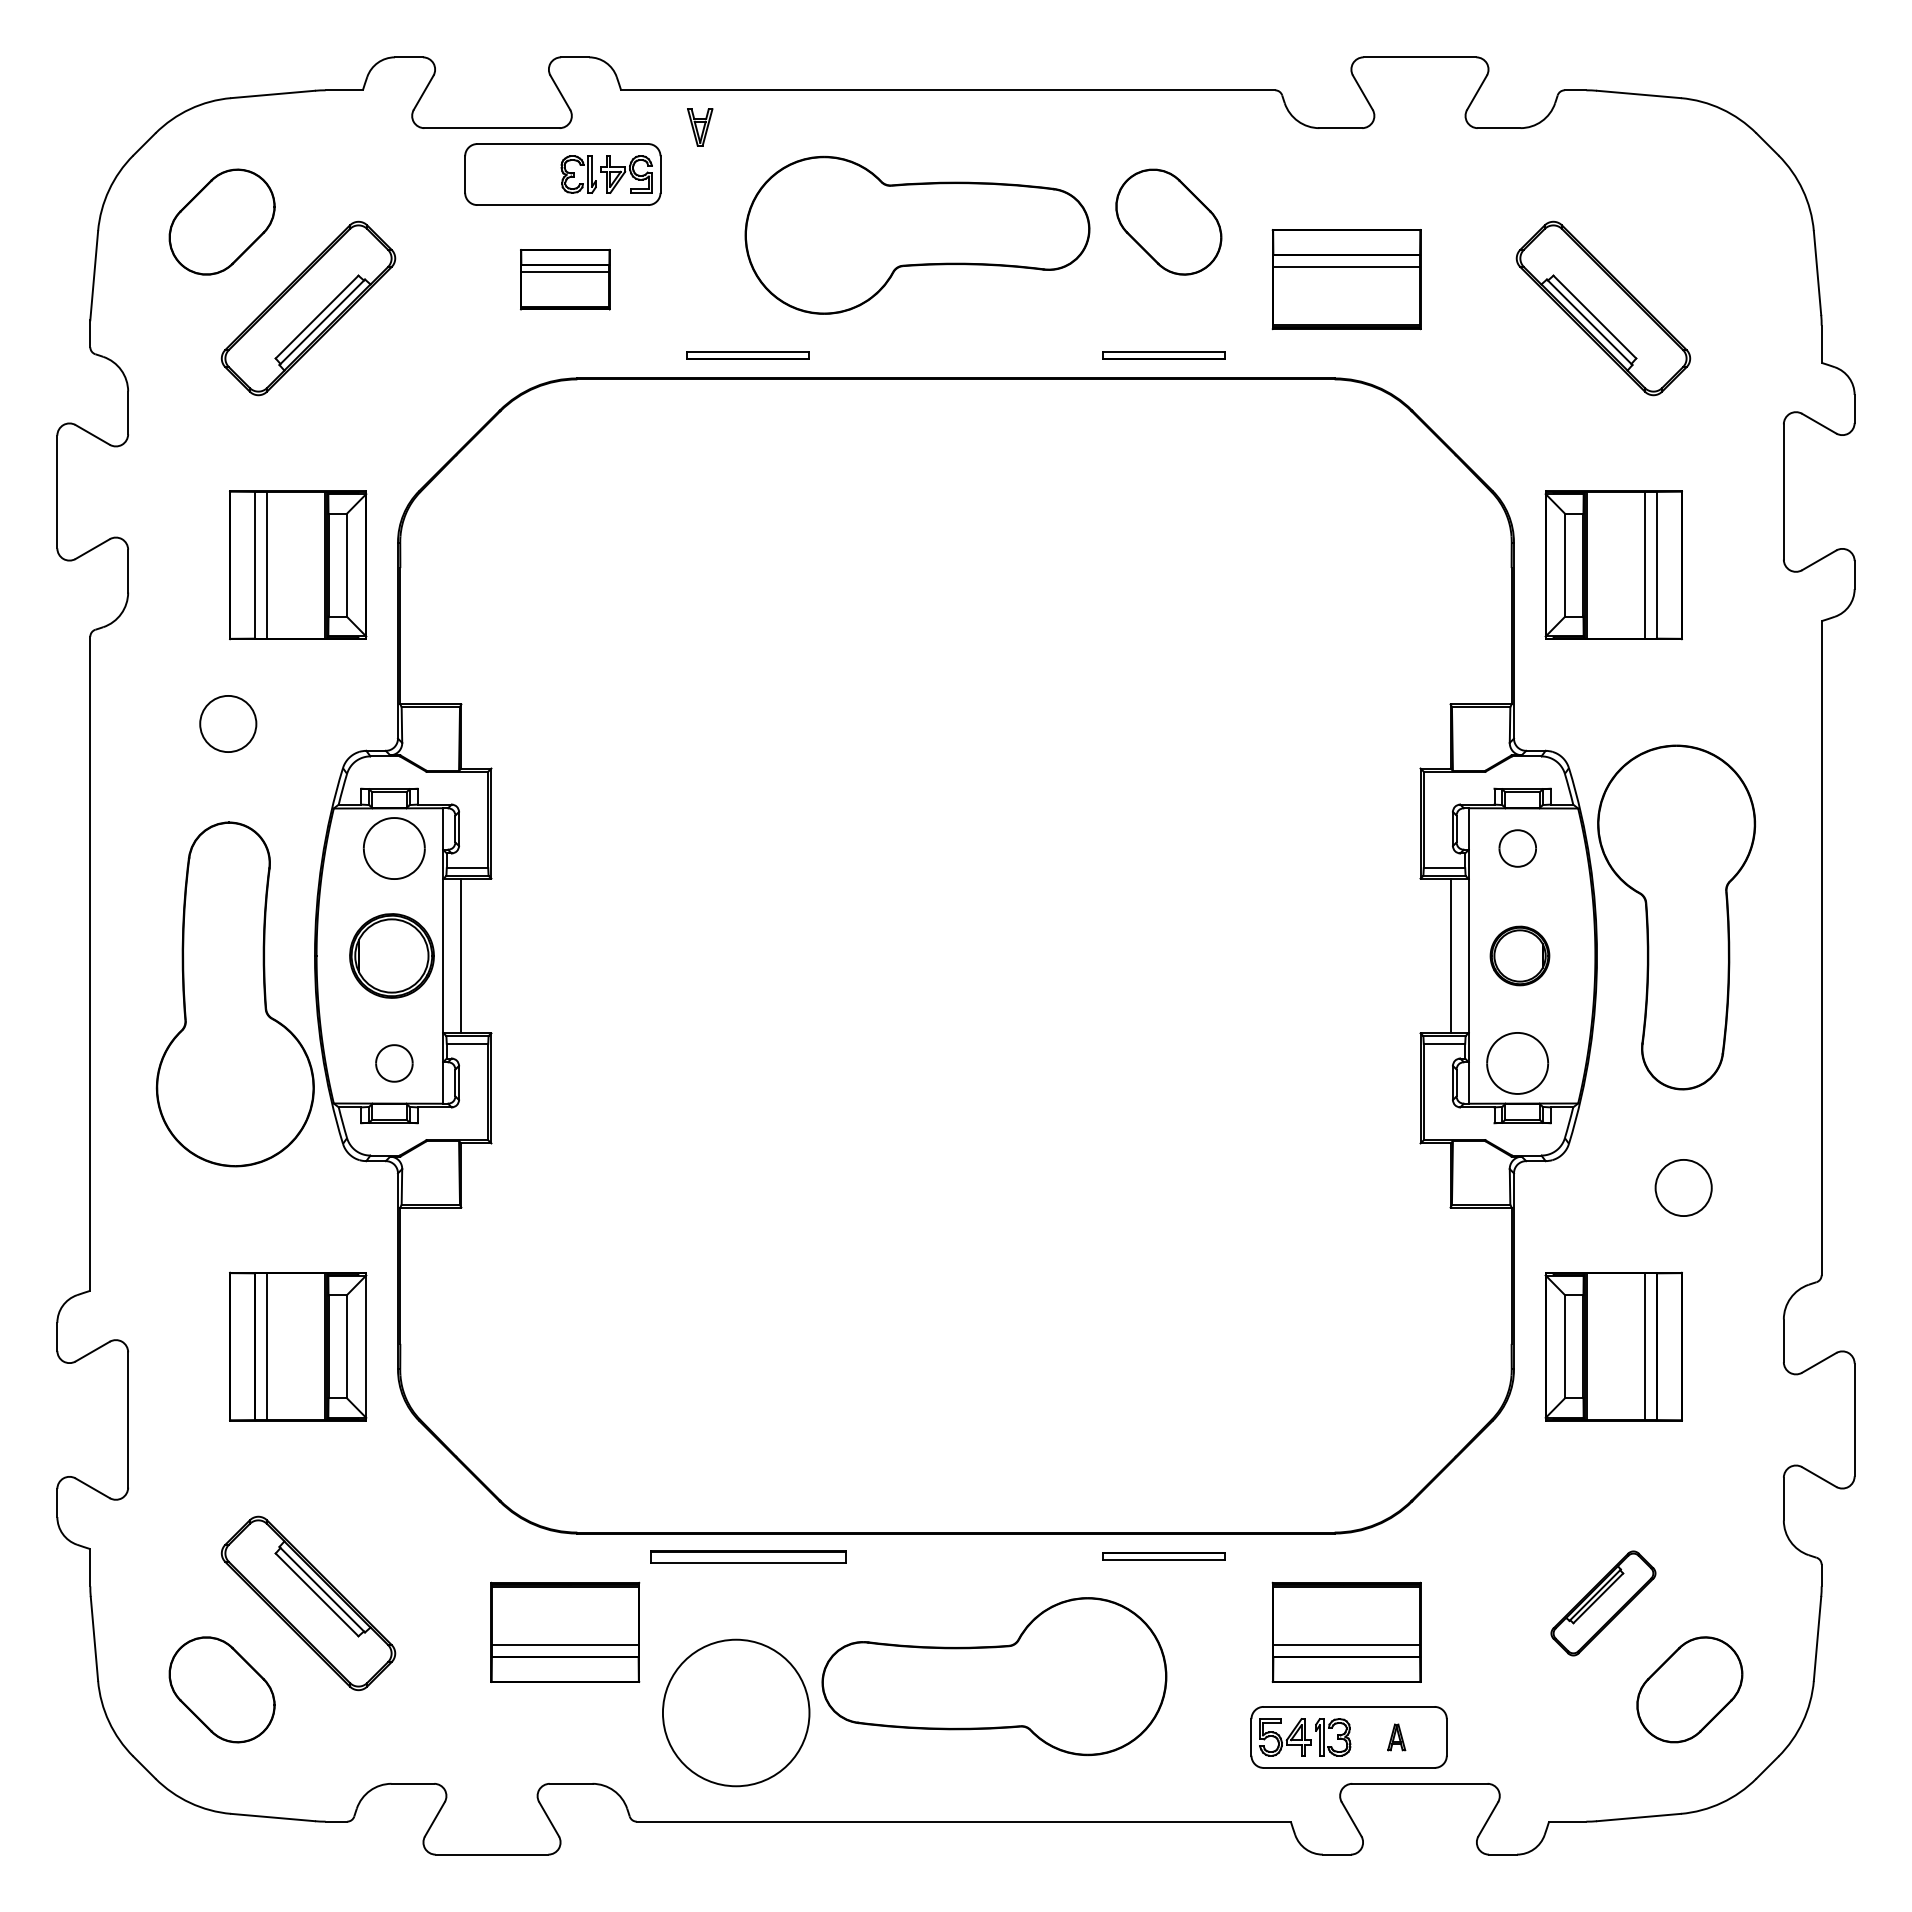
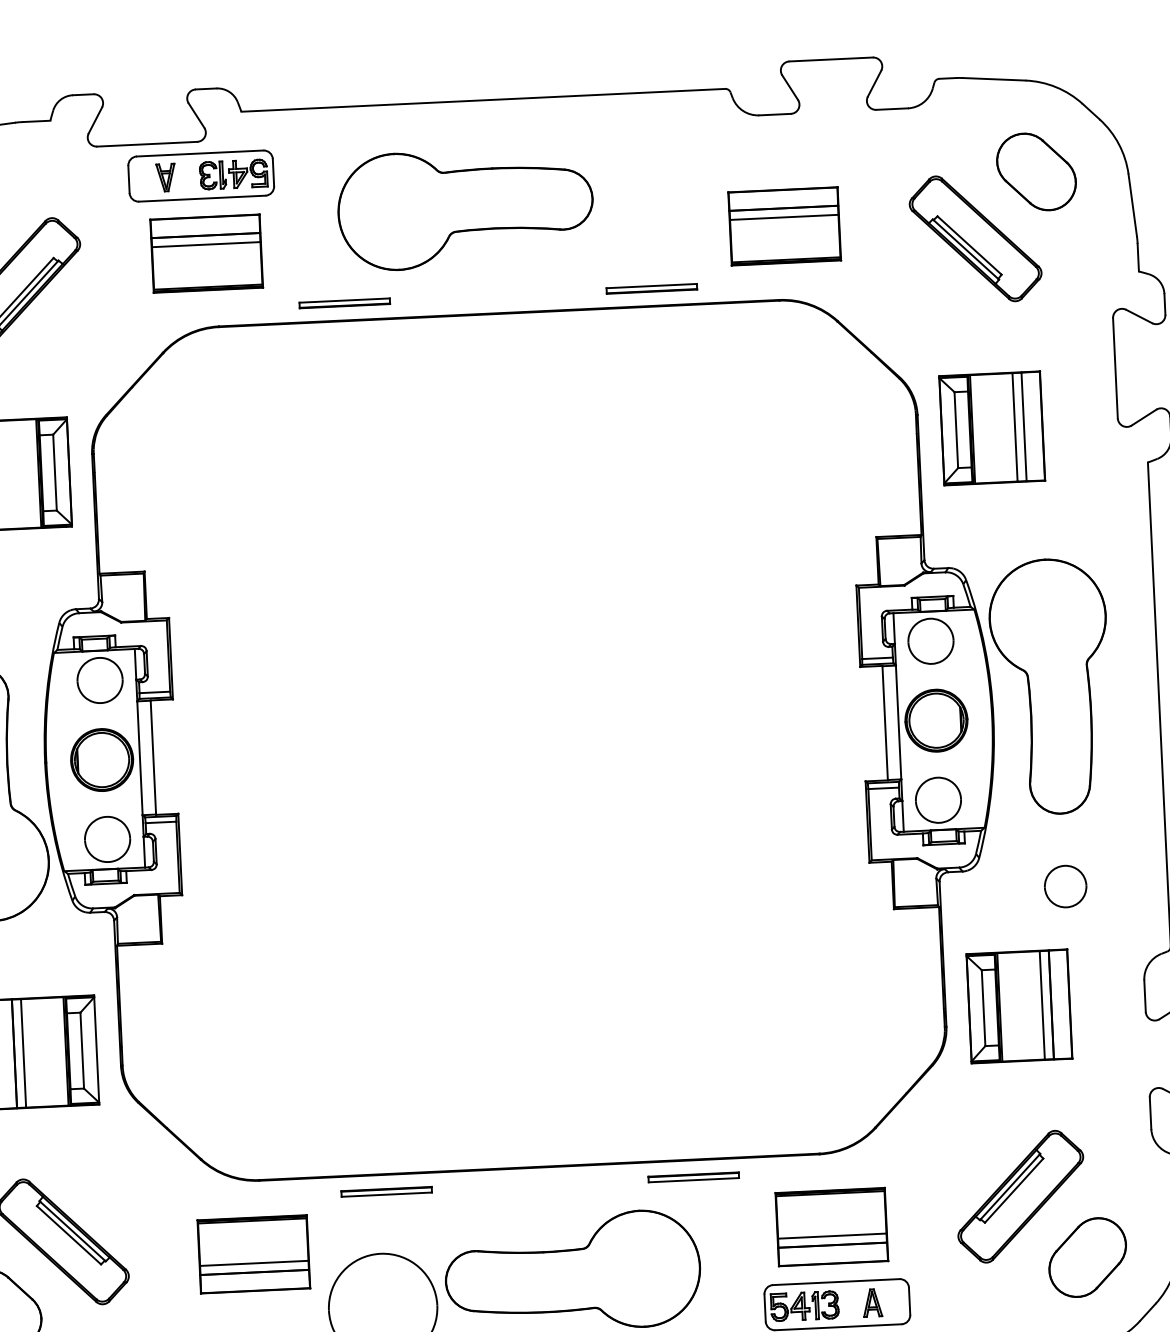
part: (700, 127) -> (166, 177), moved
part: (1168, 221) -> (1036, 171), moved
part: (565, 279) -> (206, 253), size x1.67
part: (1517, 848) -> (930, 641), size x1.67
part: (1519, 955) -> (936, 720), size x1.43
part: (394, 1063) -> (107, 839), size x1.67
part: (747, 1556) -> (386, 1191), size x0.62
part: (1603, 1603) -> (1020, 1196), size x1.67
part: (1396, 1737) -> (872, 1303), size x1.43

